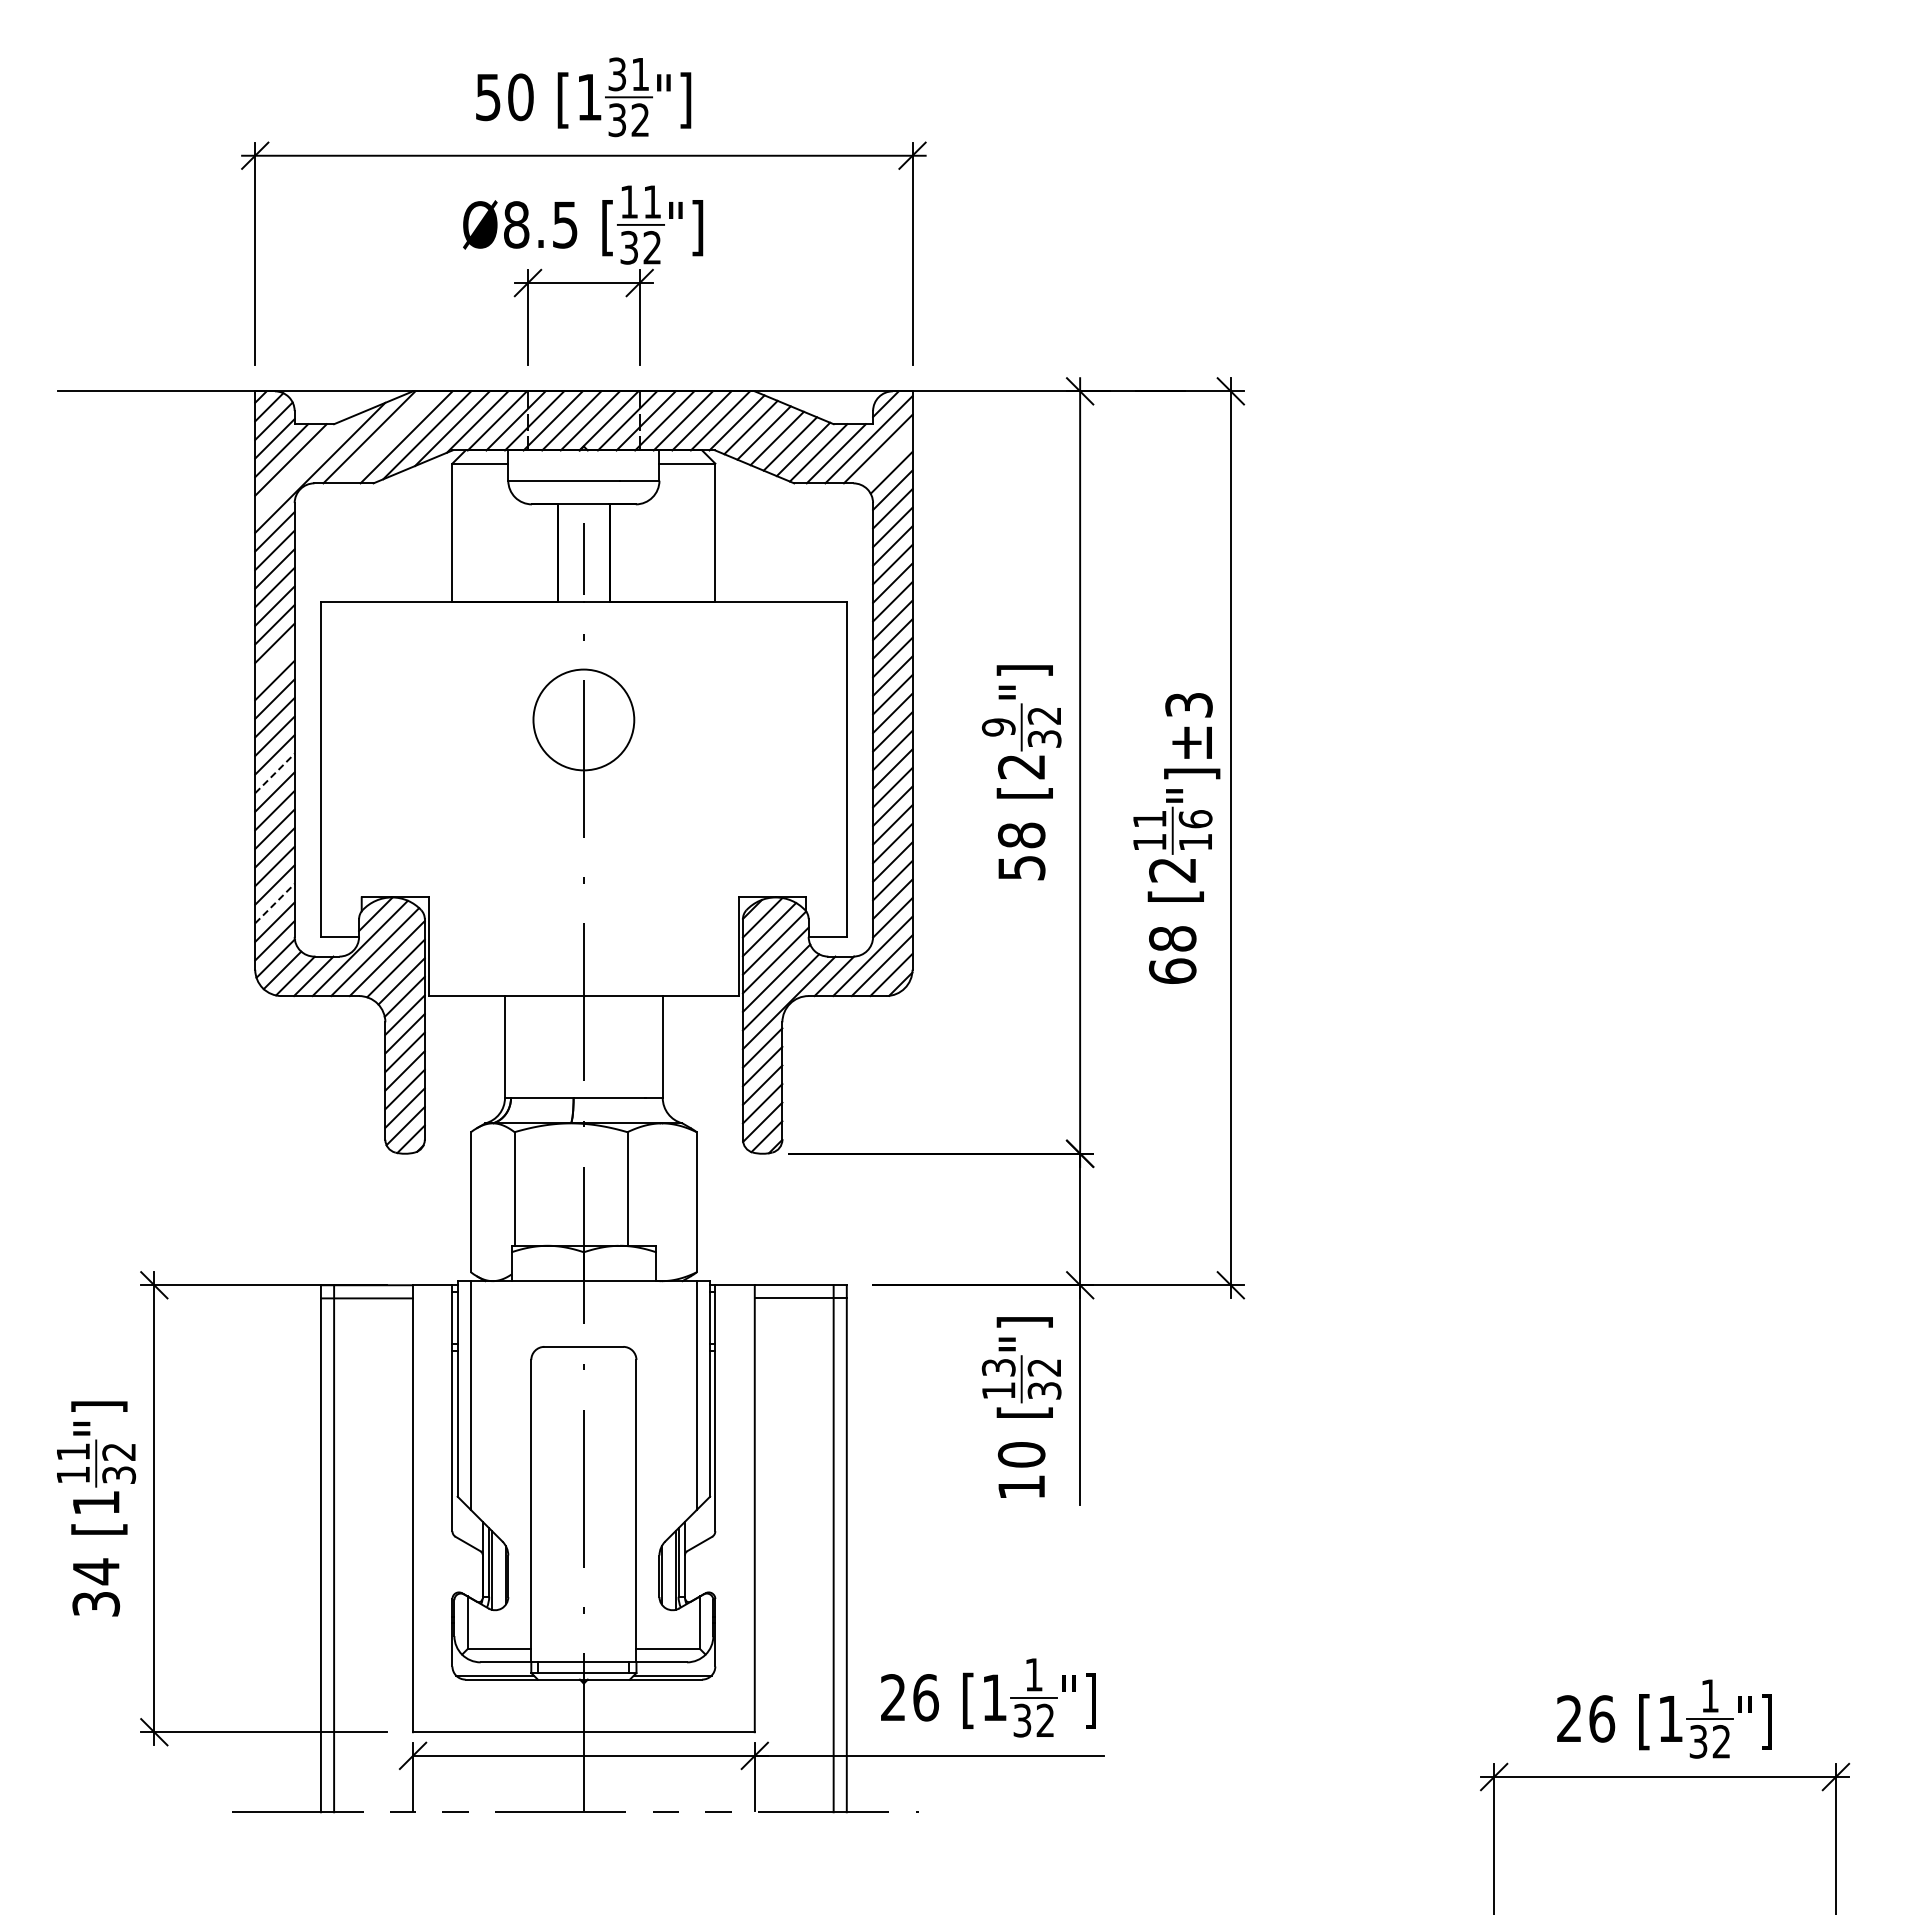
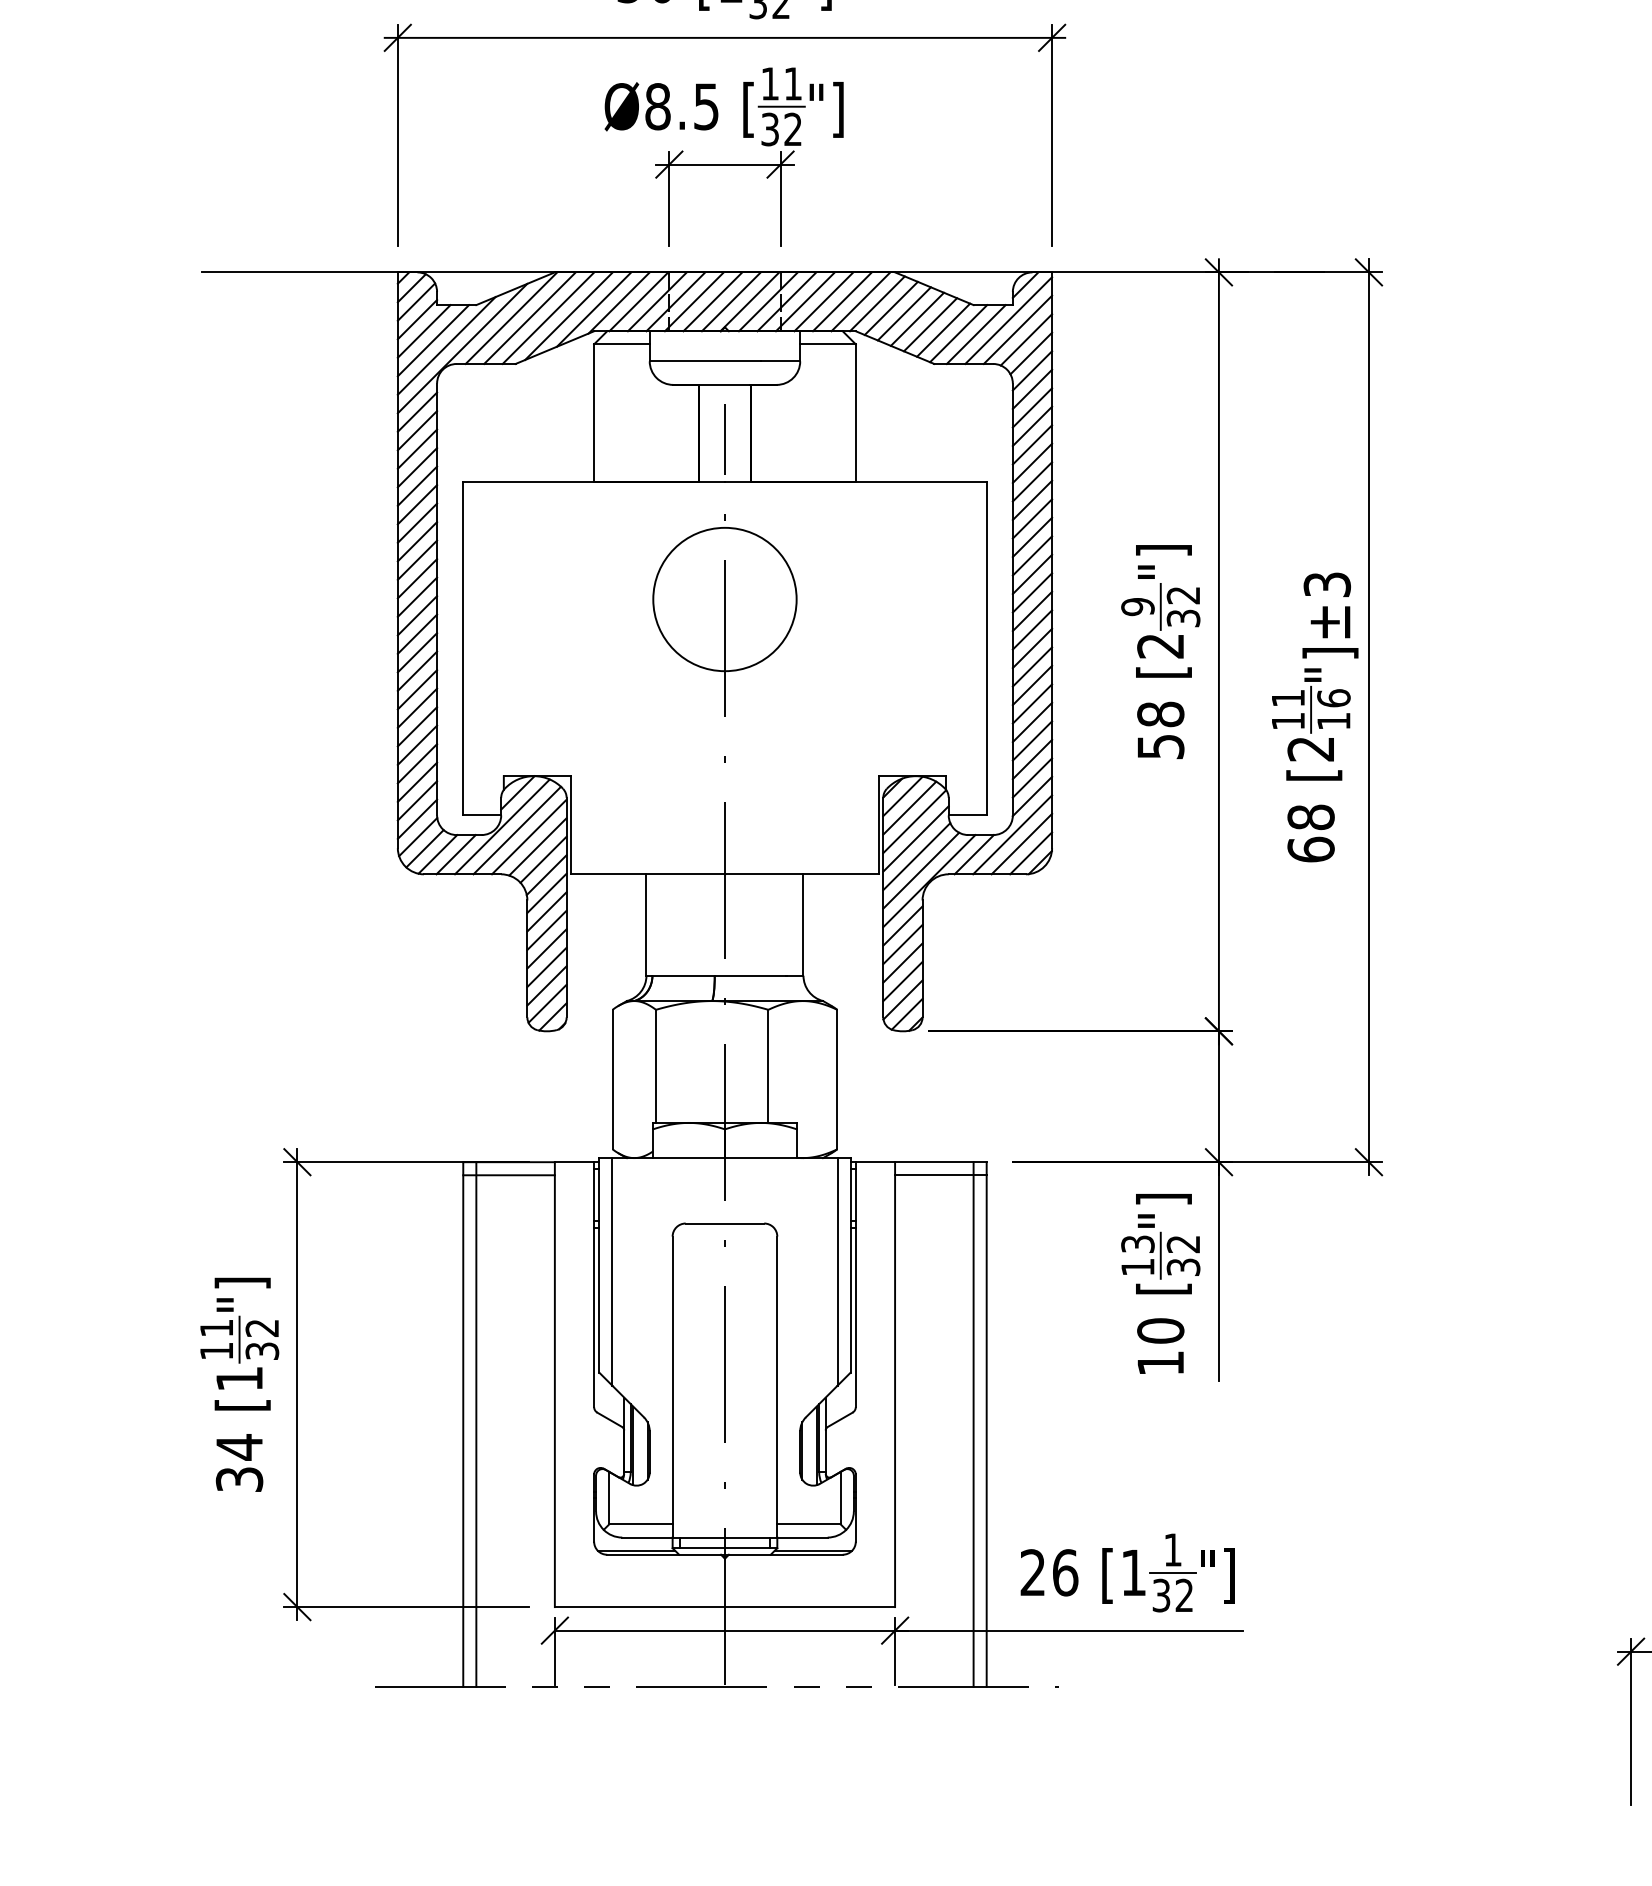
line: (388, 437) -> (530, 318), added
line: (886, 458) -> (1026, 339), added
line: (304, 465) -> (446, 346), added
line: (274, 661) -> (417, 541), added
circle: (583, 719) -> (724, 599), size x1.43
line: (274, 773) -> (417, 652), dashed -> solid
line: (274, 903) -> (417, 782), dashed -> solid

